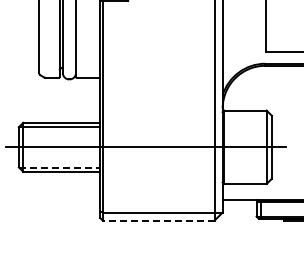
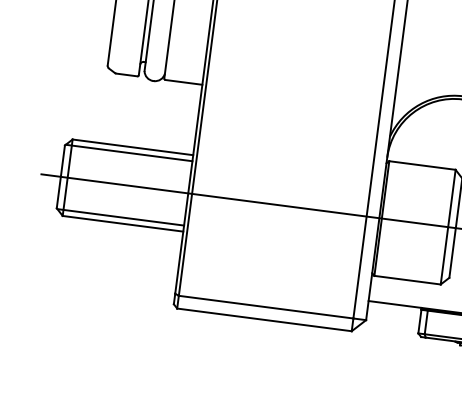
line: (60, 167) -> (121, 216), dashed -> solid
line: (158, 220) -> (264, 319), dashed -> solid

